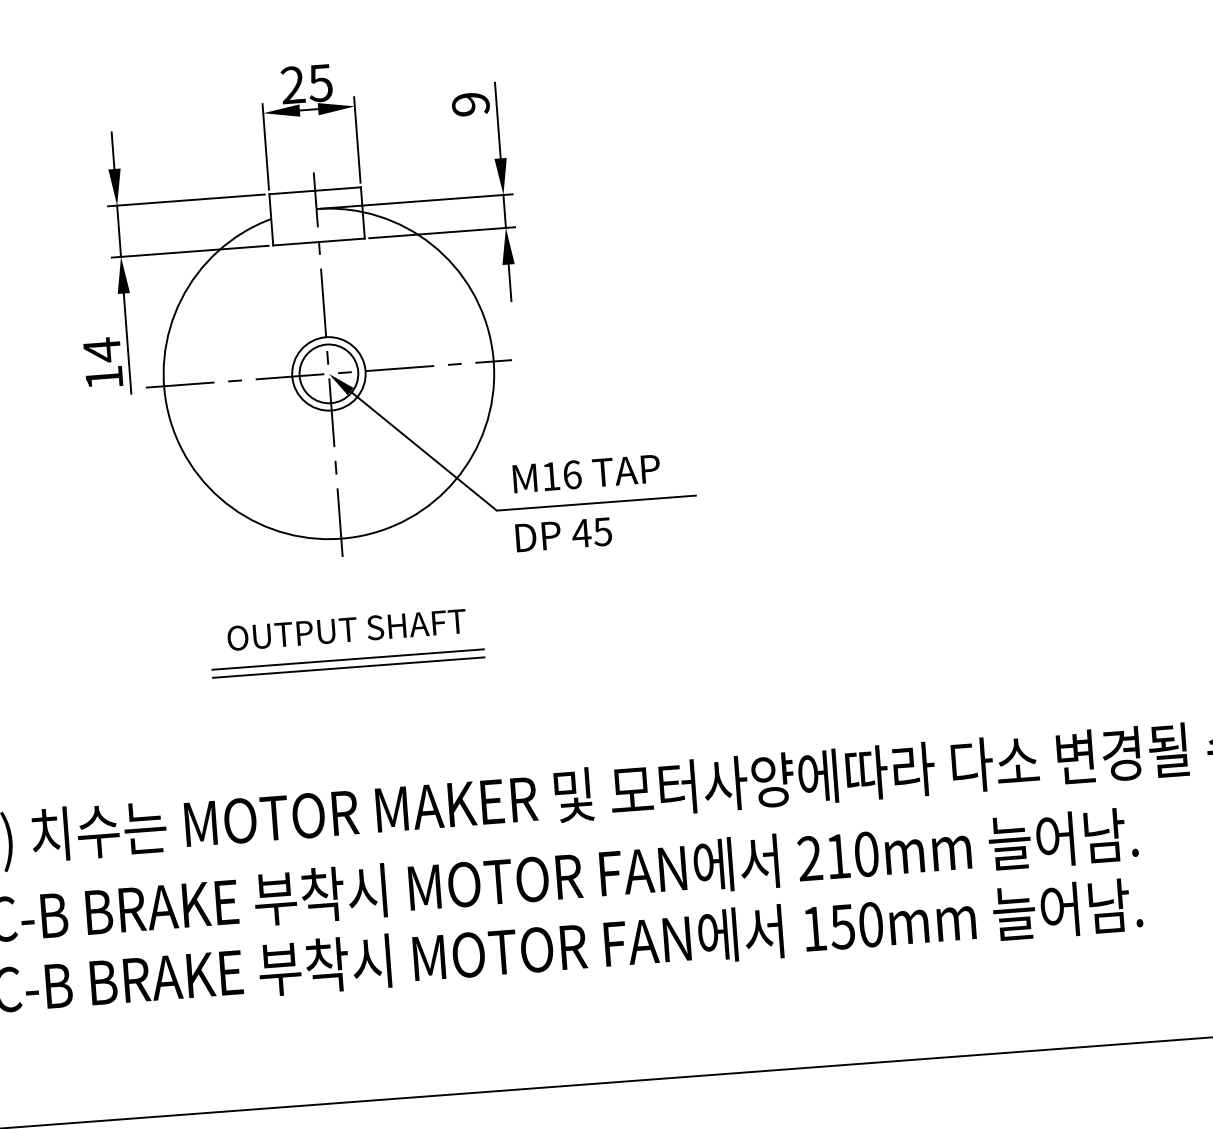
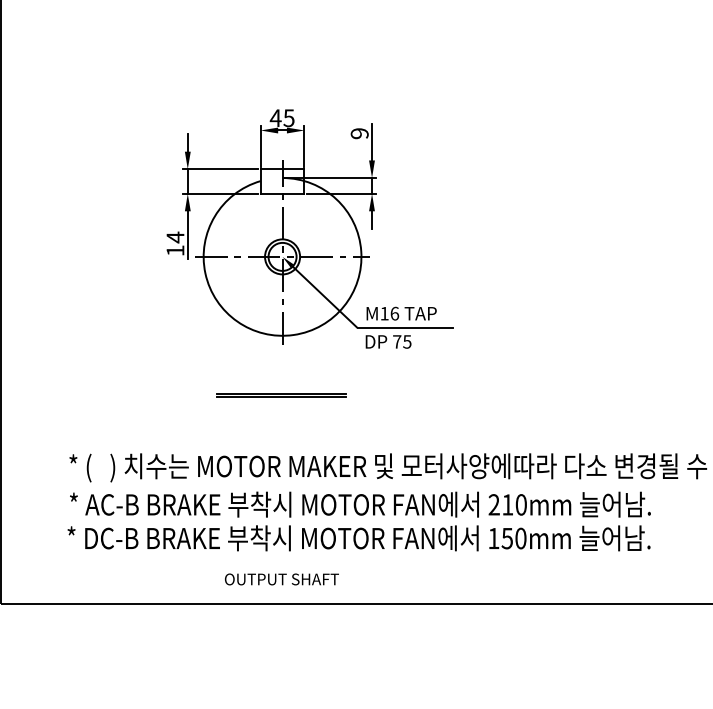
text: (292, 83) -> (275, 117), 25 -> 45
text: (580, 532) -> (396, 341), 45 -> 75
text: (345, 630) -> (281, 579), moved

